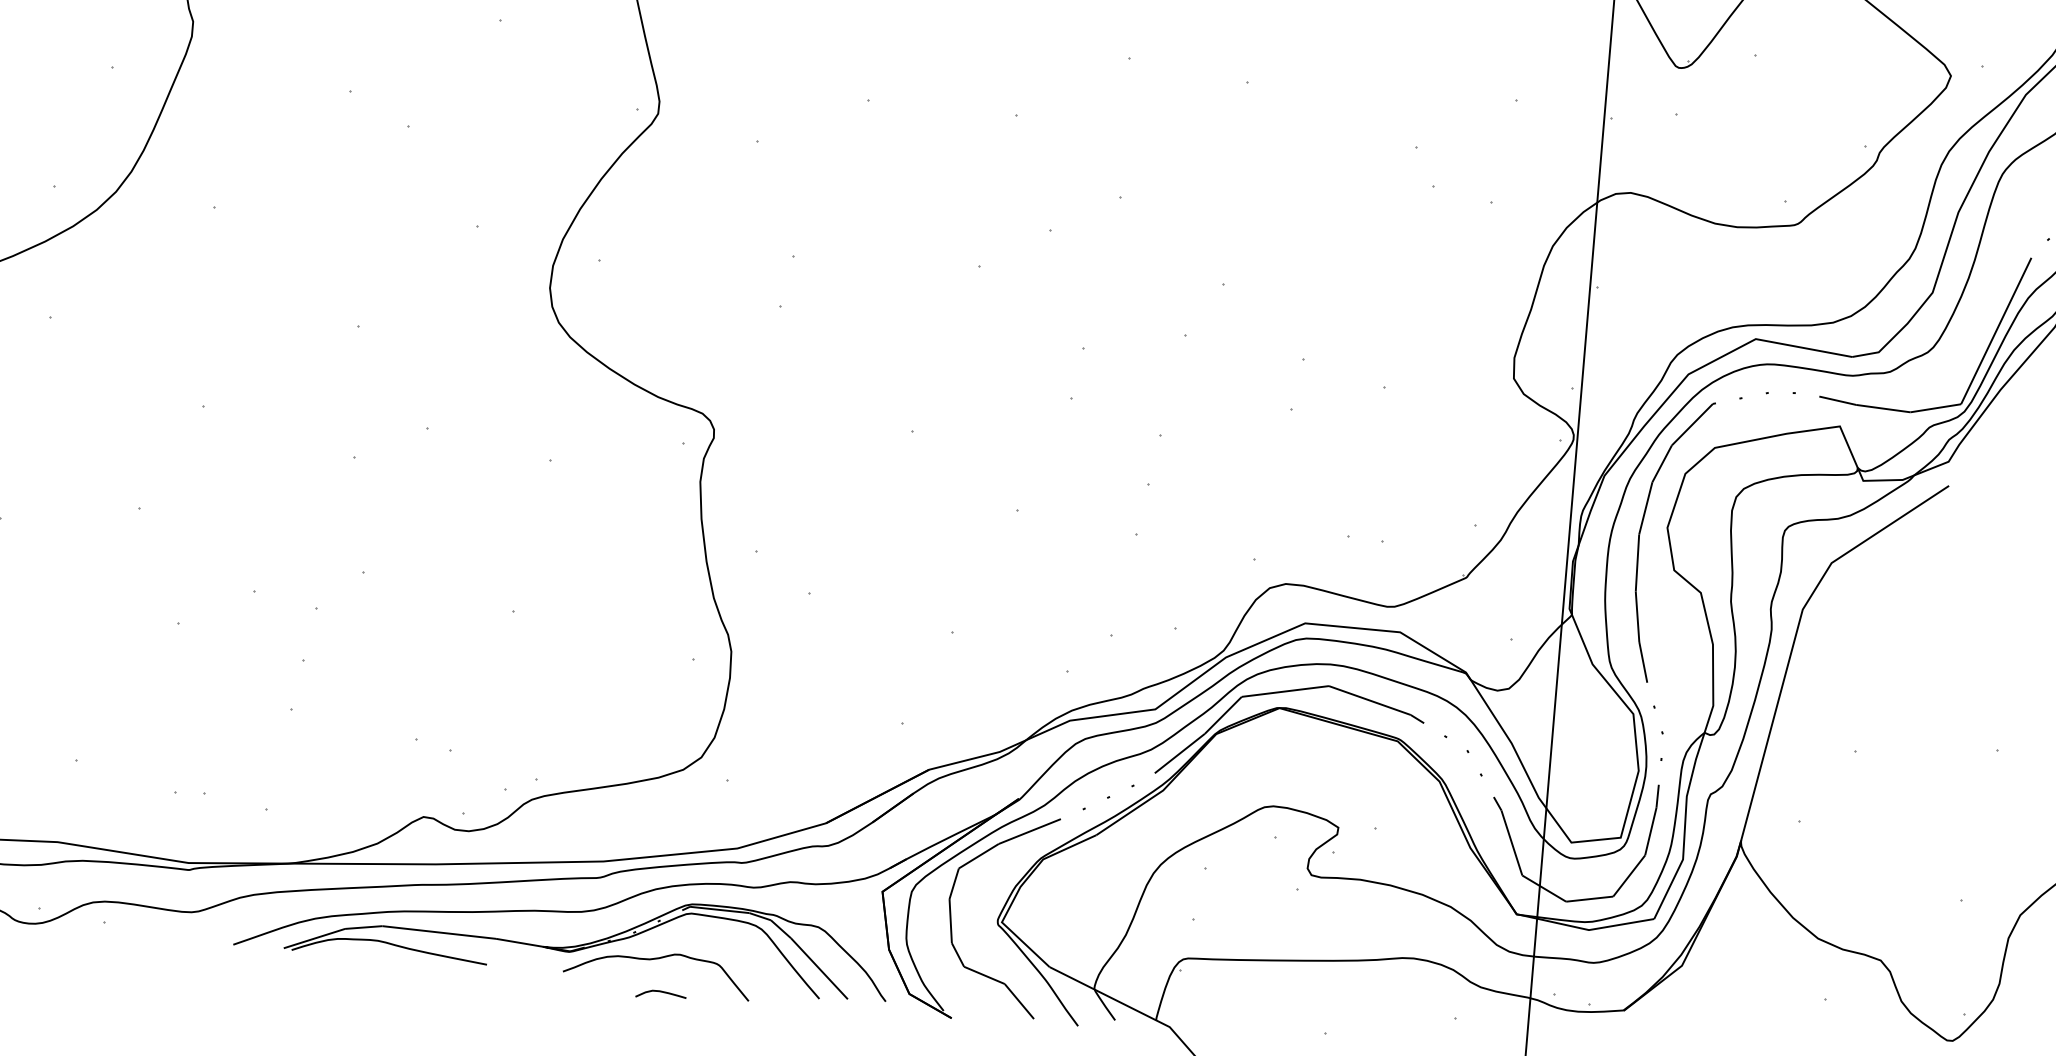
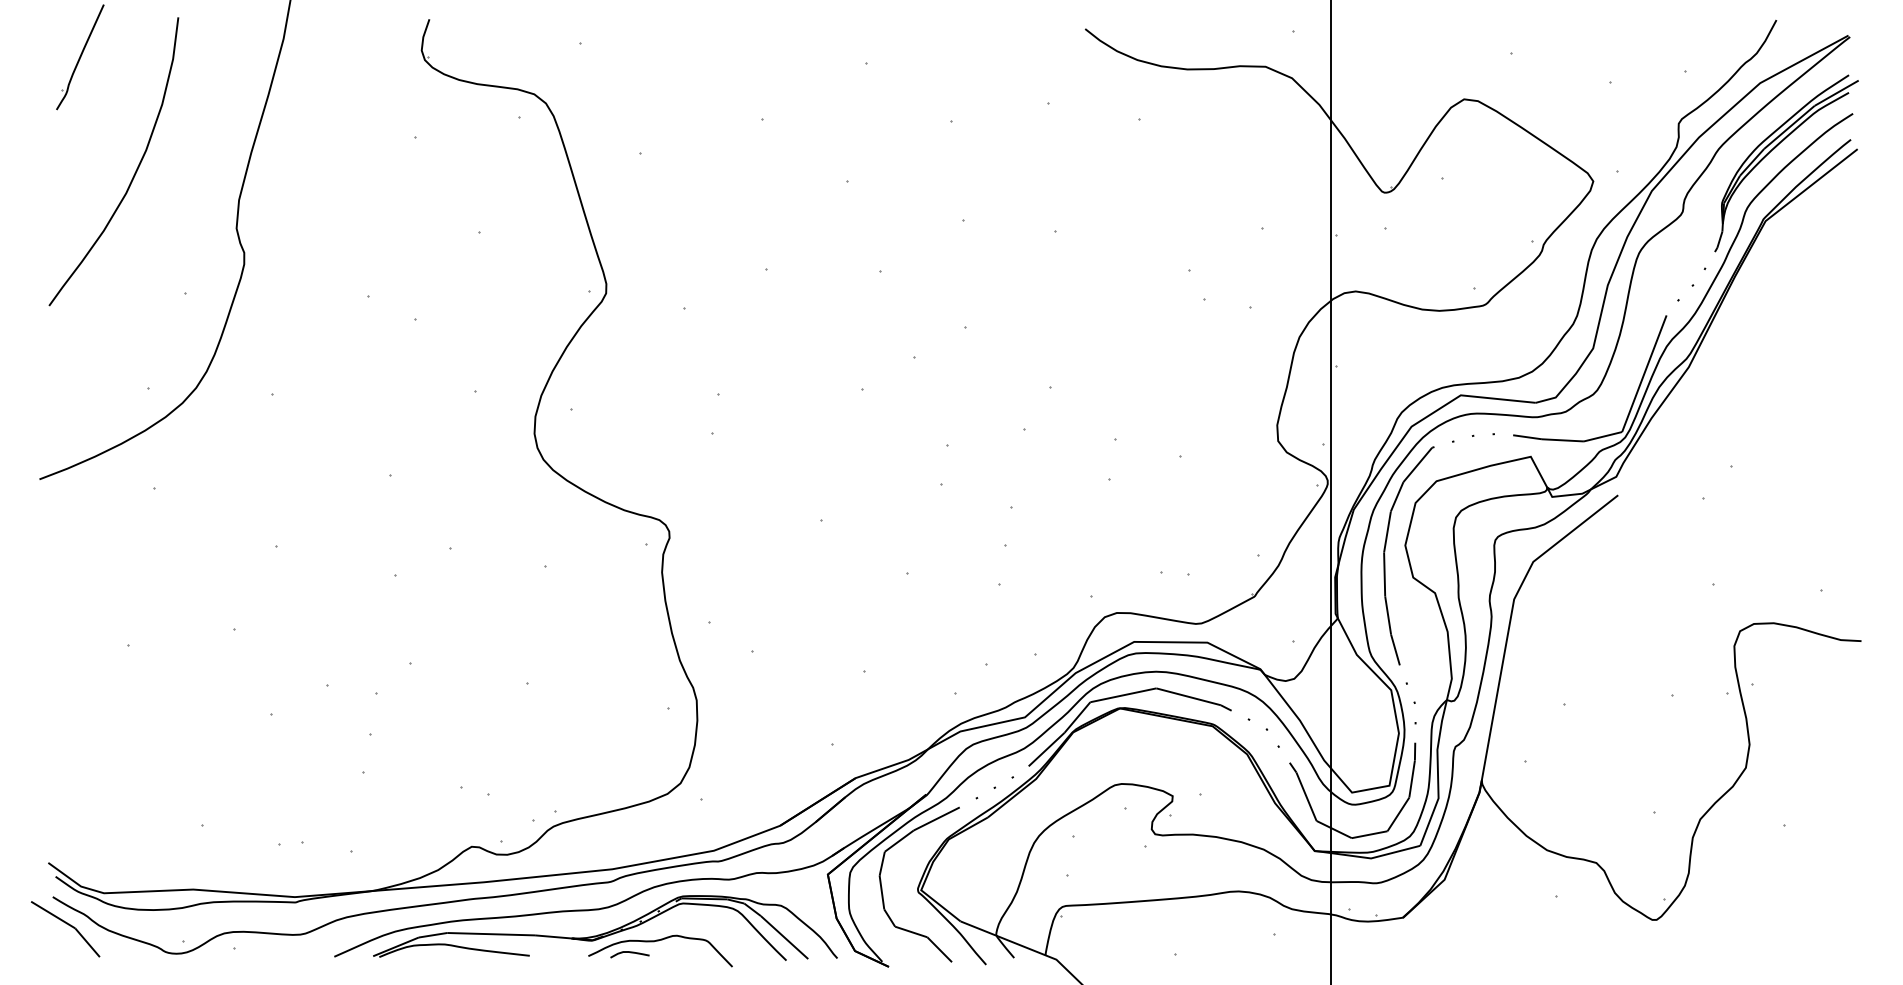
curve: (661, 993) -> (630, 953), moved

